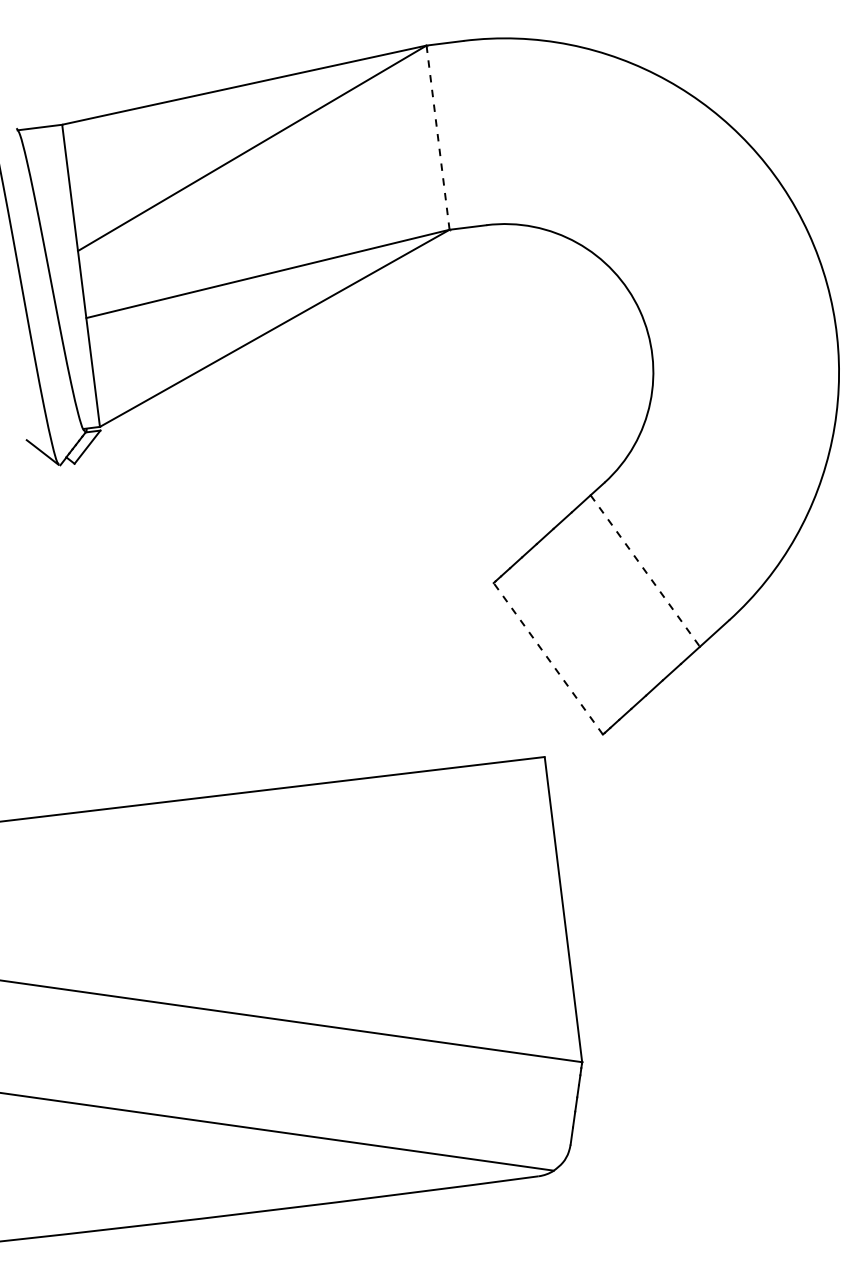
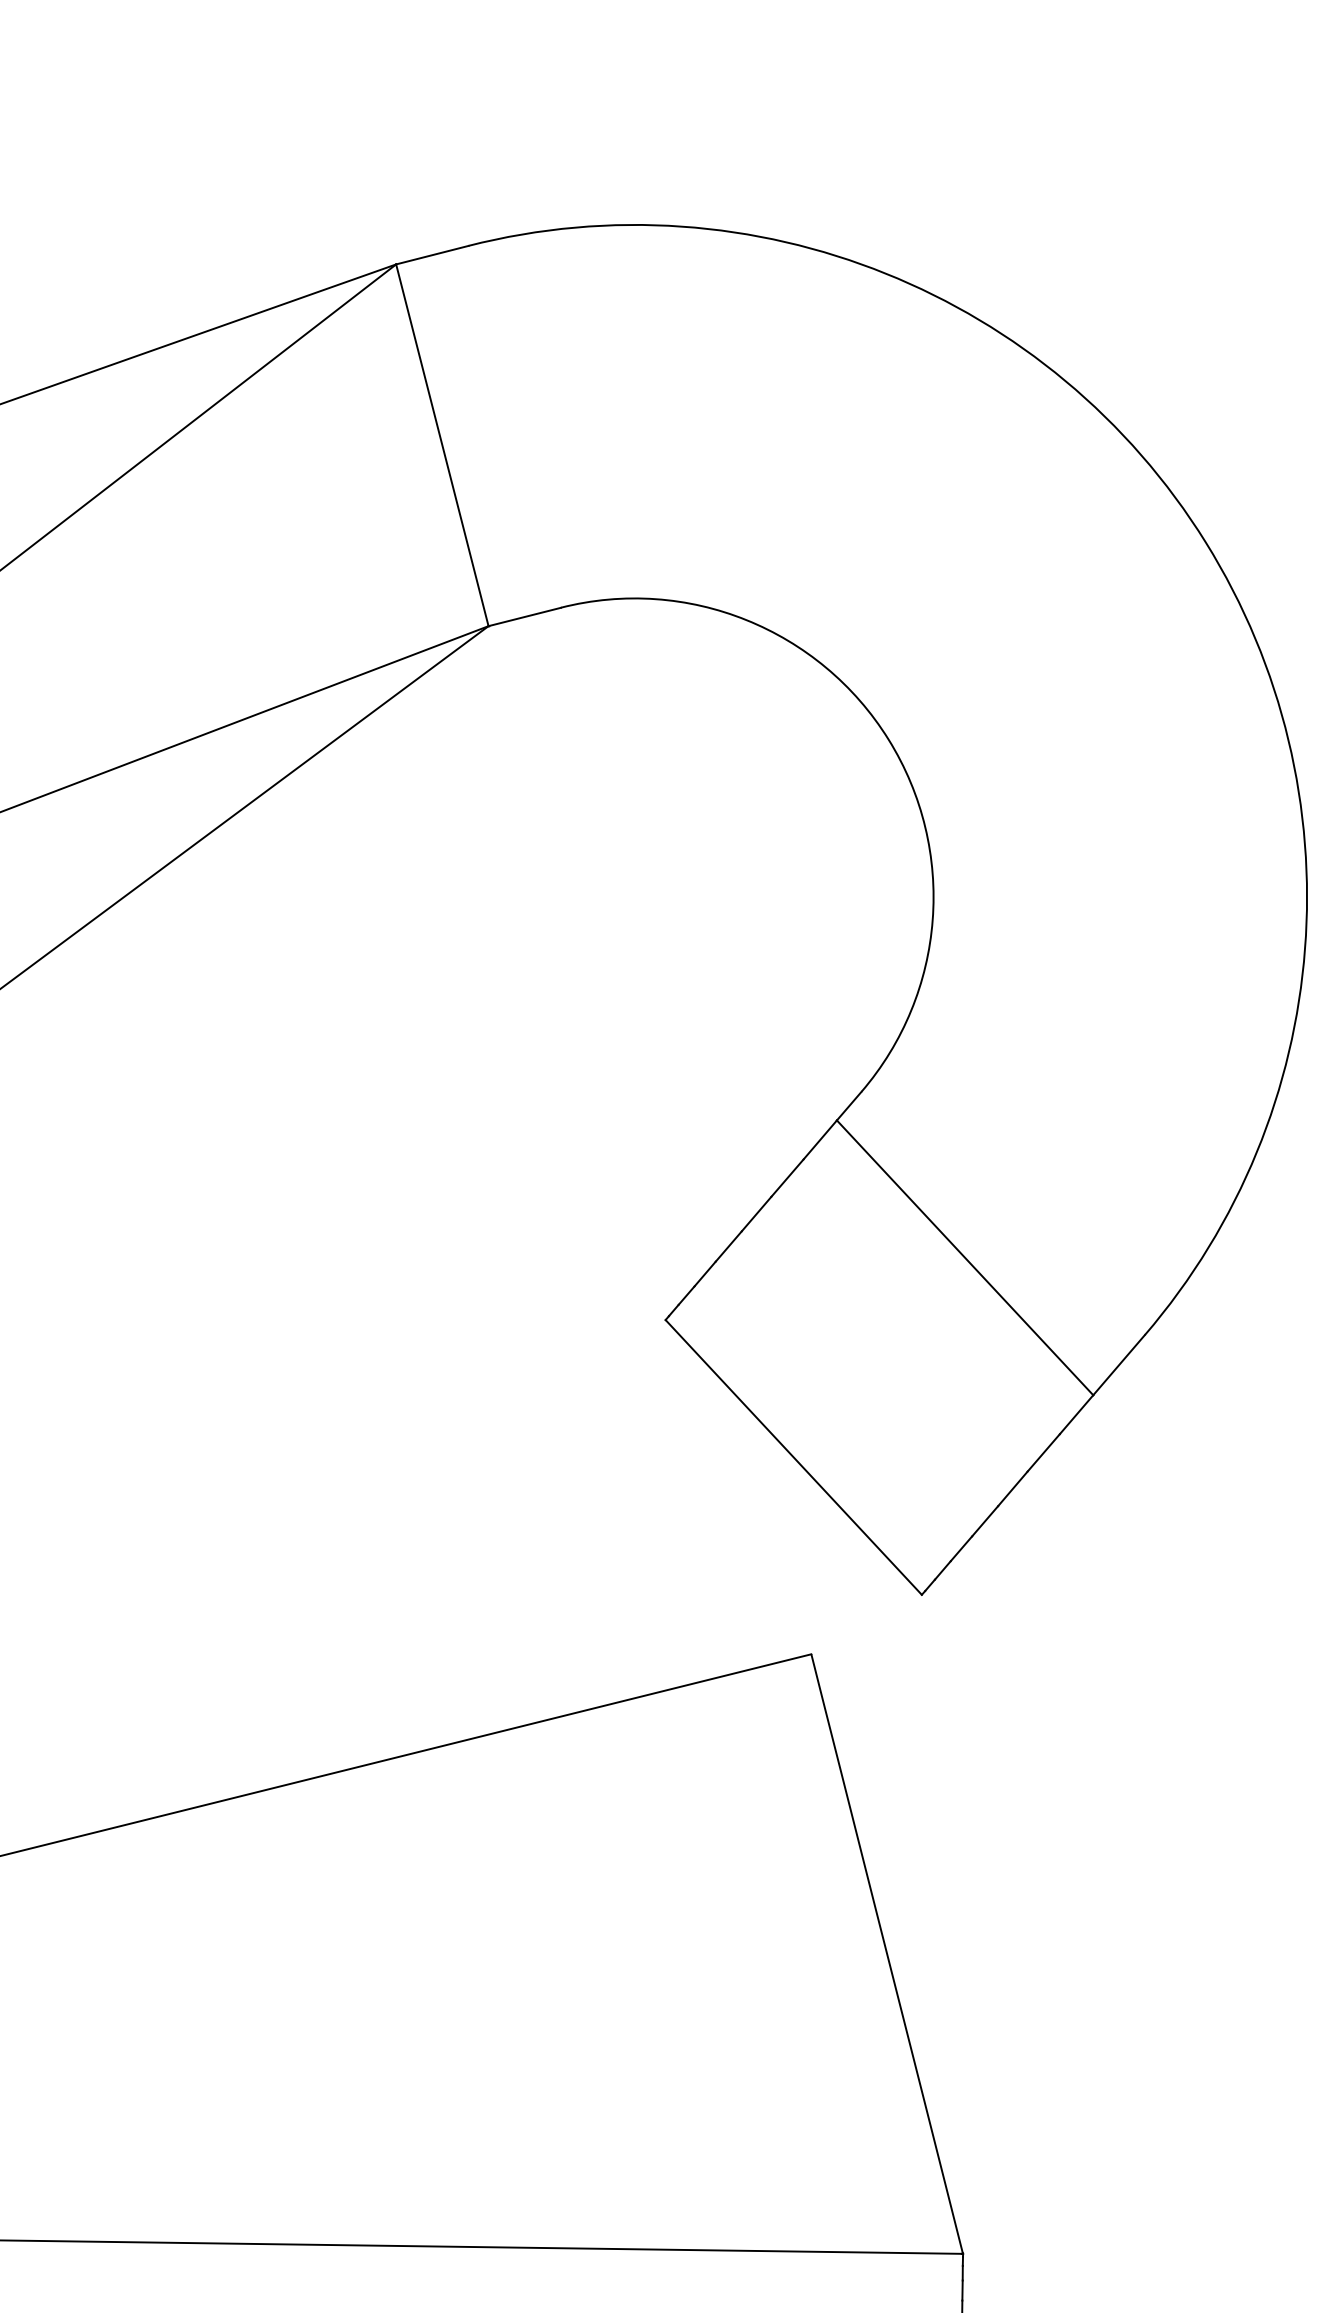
line: (438, 137) -> (443, 444), dashed -> solid
line: (645, 571) -> (965, 1258), dashed -> solid
line: (548, 658) -> (794, 1456), dashed -> solid

